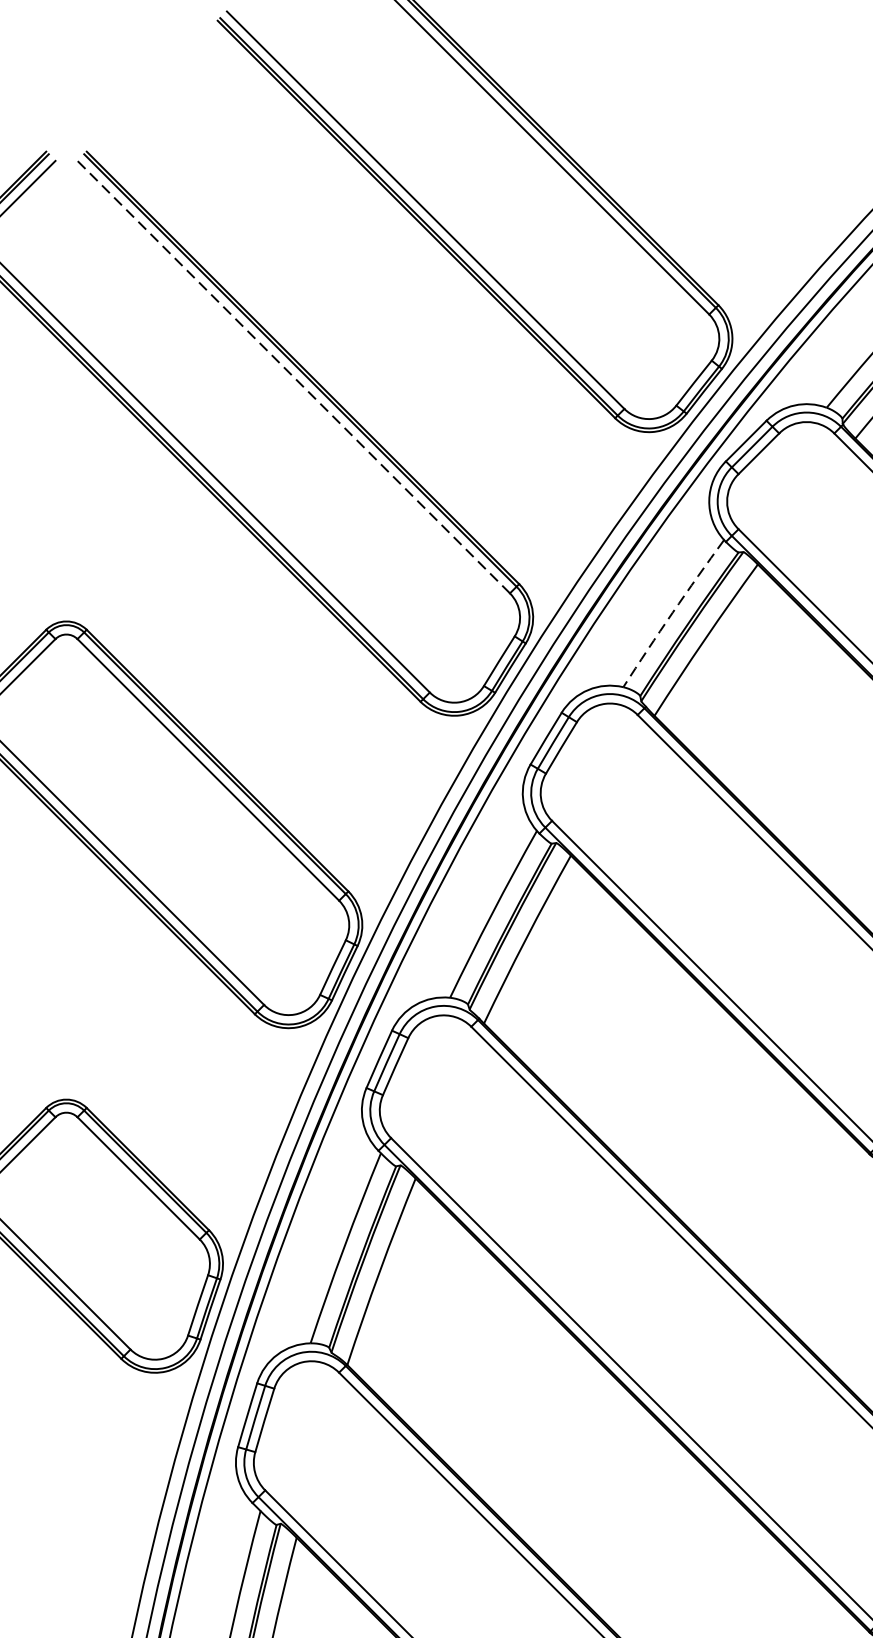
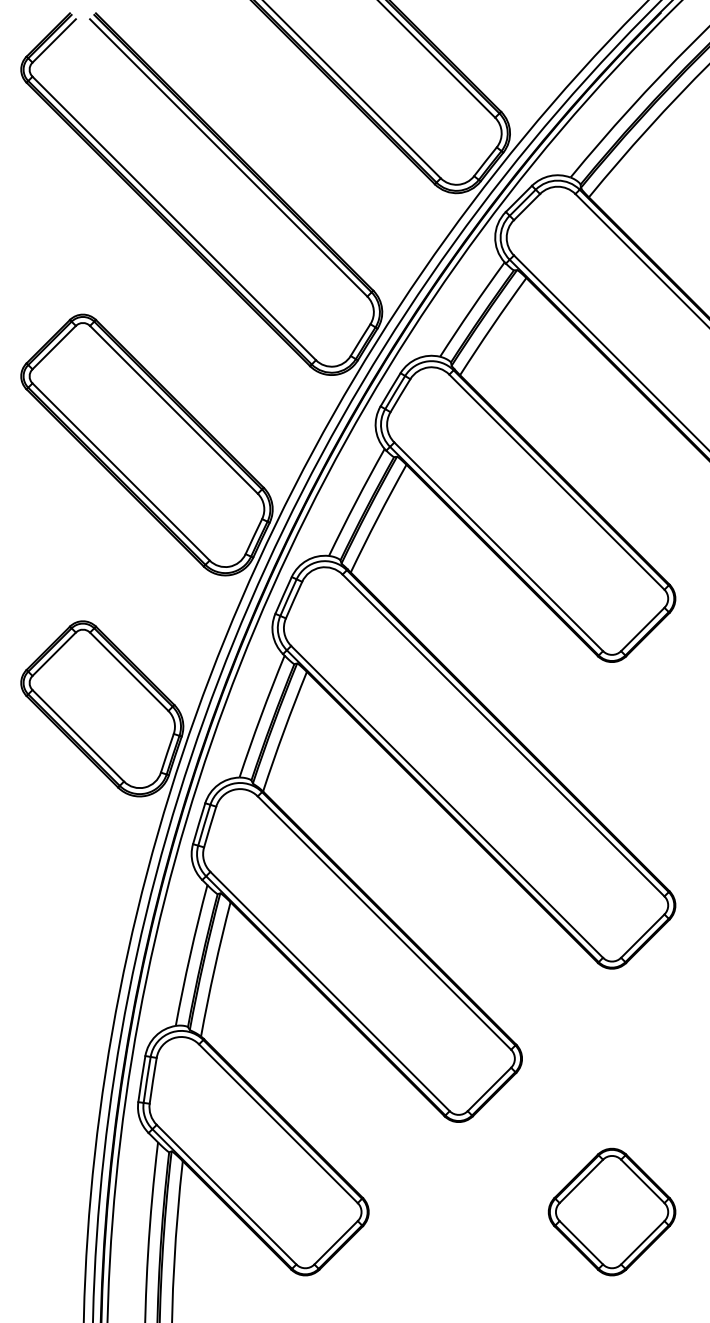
line: (293, 376) -> (228, 157), dashed -> solid
arc: (672, 613) -> (471, 309), dashed -> solid

